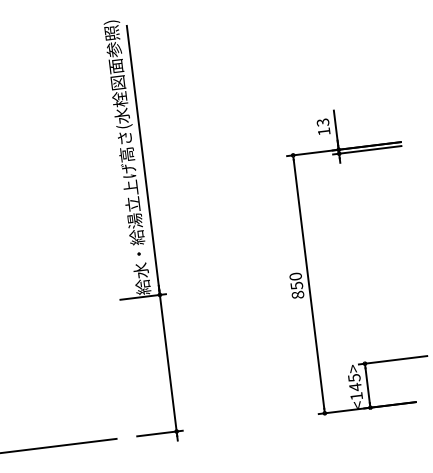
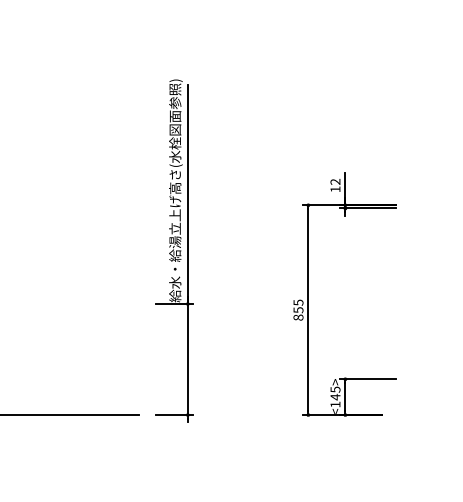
text: (322, 122) -> (335, 181), 13 -> 12
text: (295, 276) -> (298, 302), 850 -> 855

